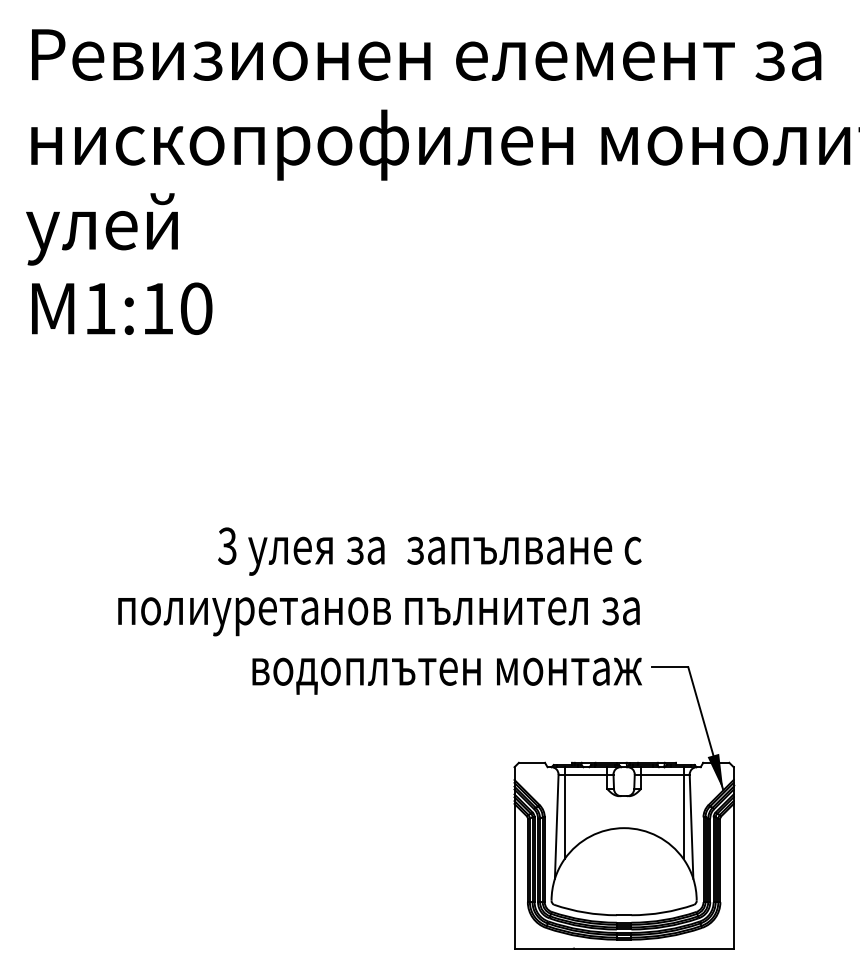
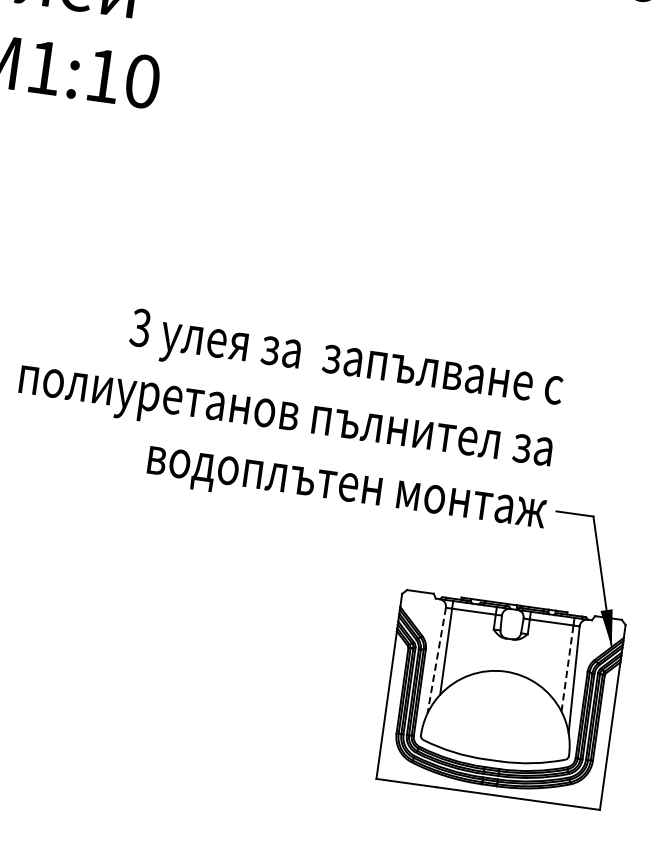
line: (683, 816) -> (567, 668), solid -> dashed
line: (556, 827) -> (436, 661), solid -> dashed

